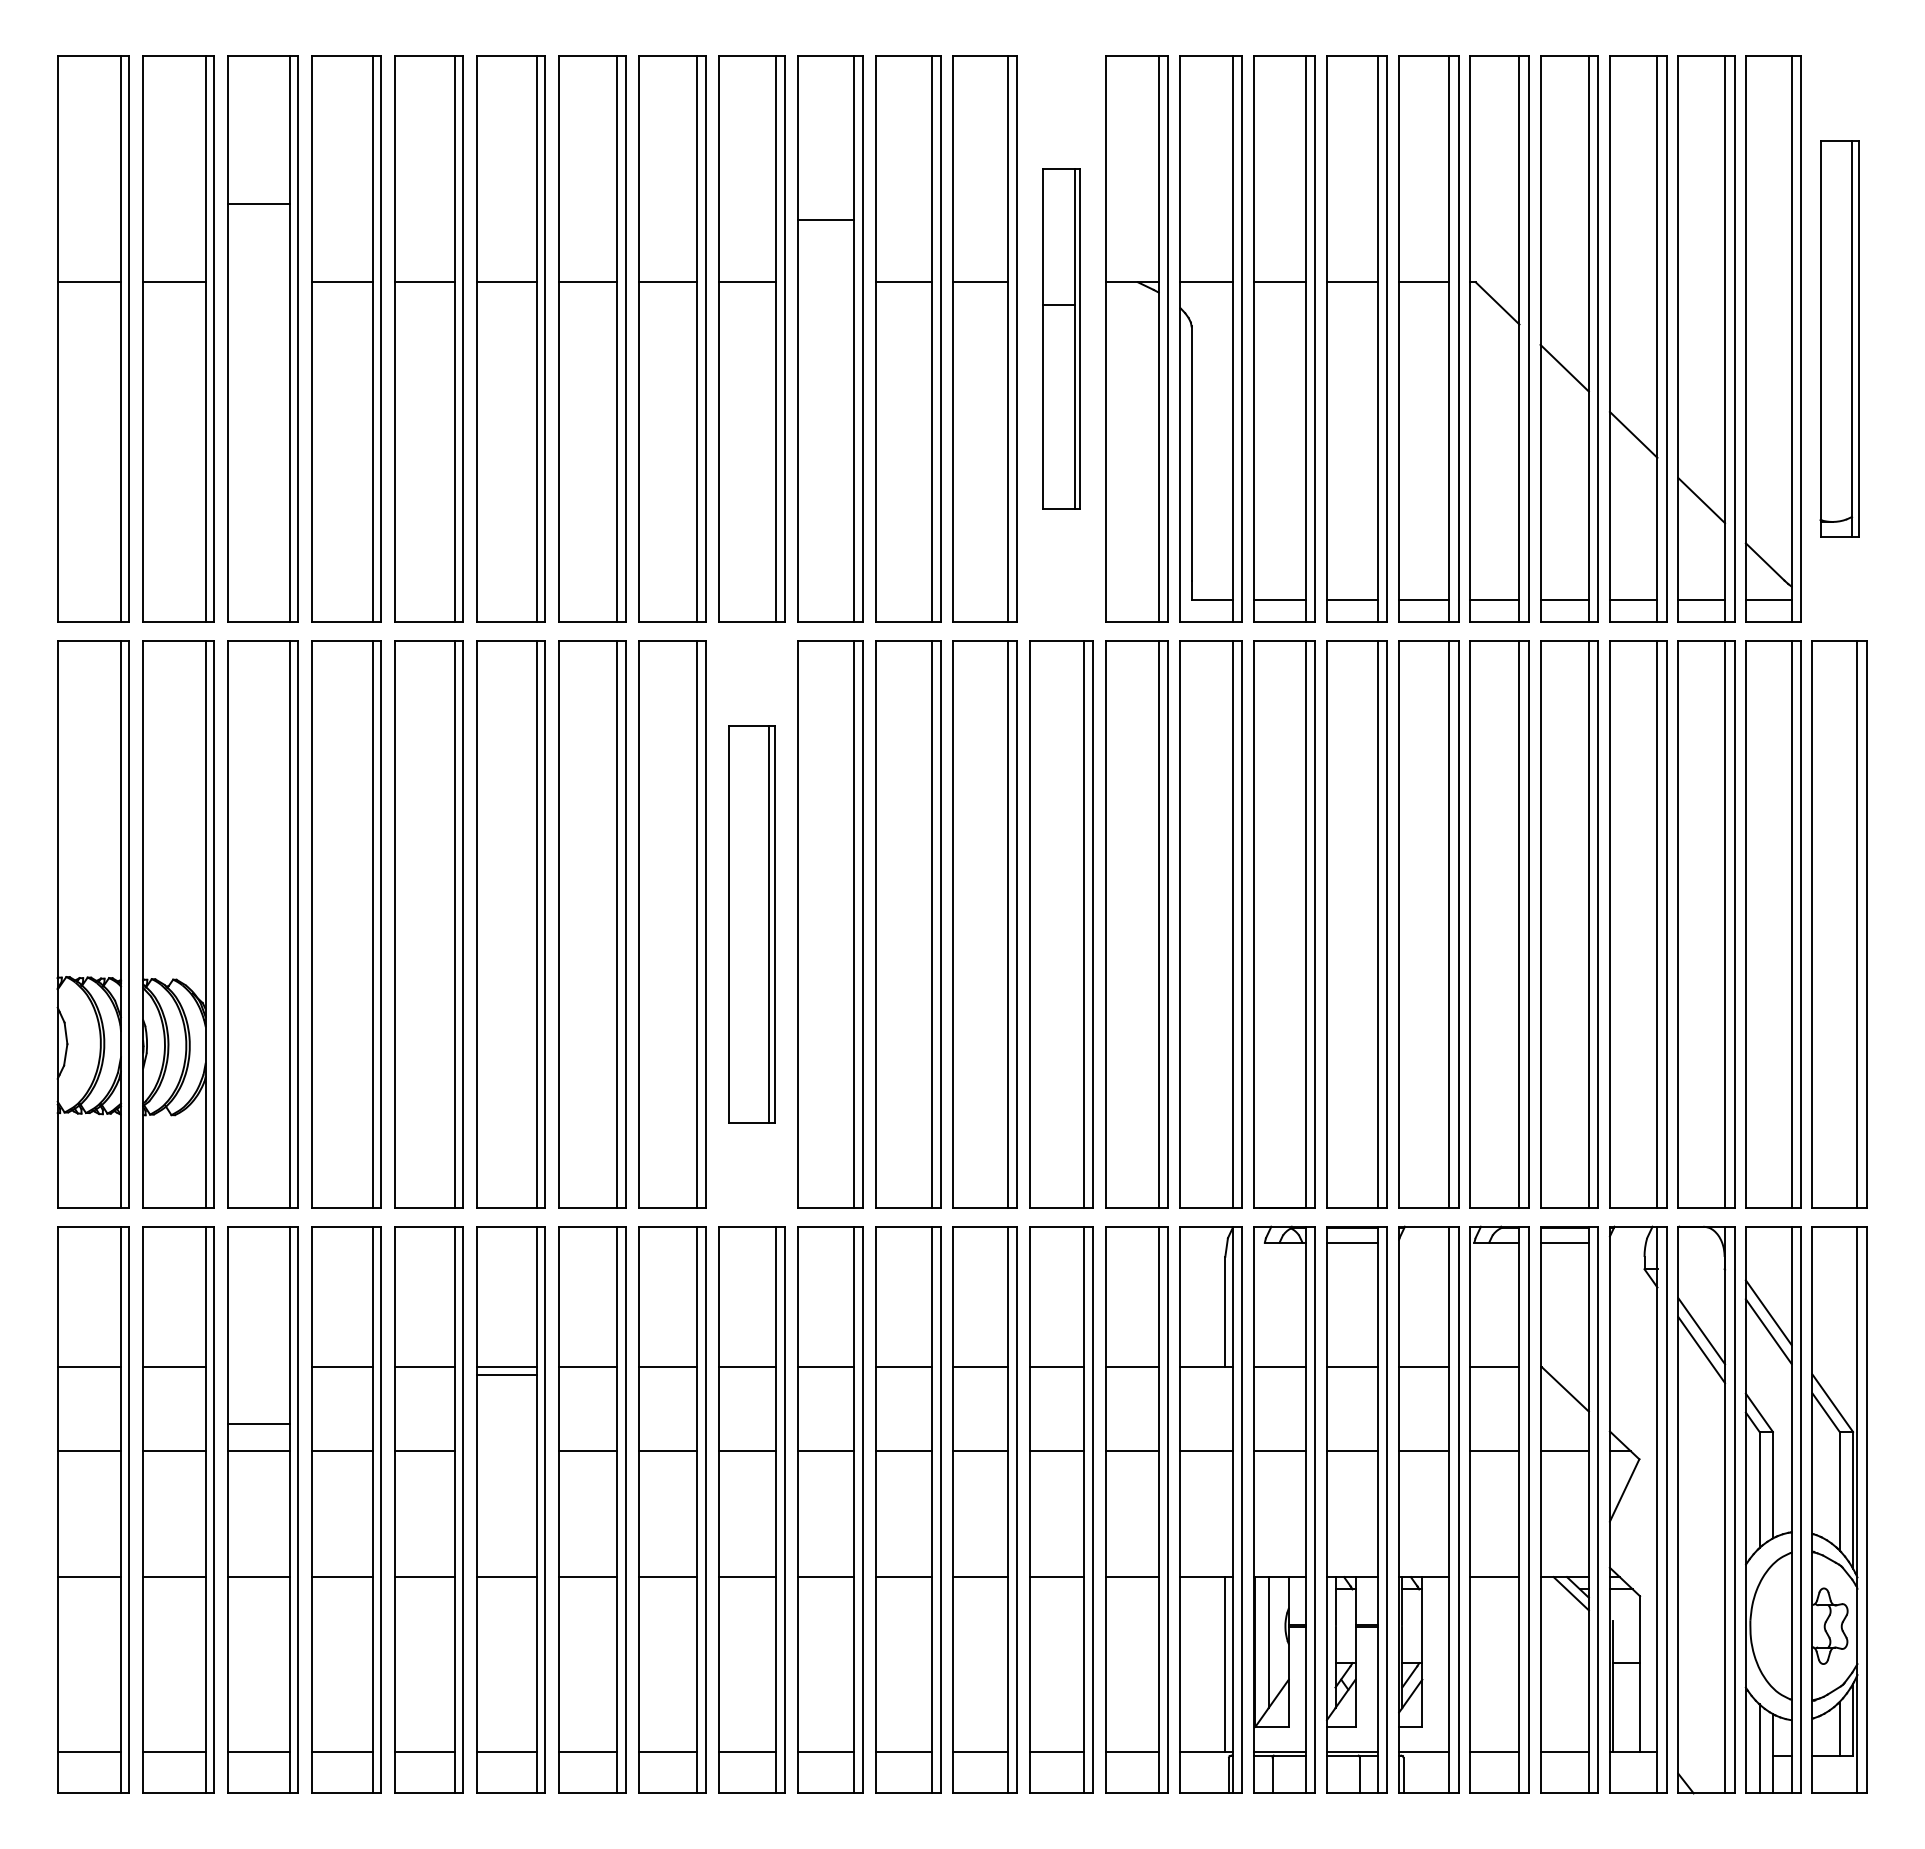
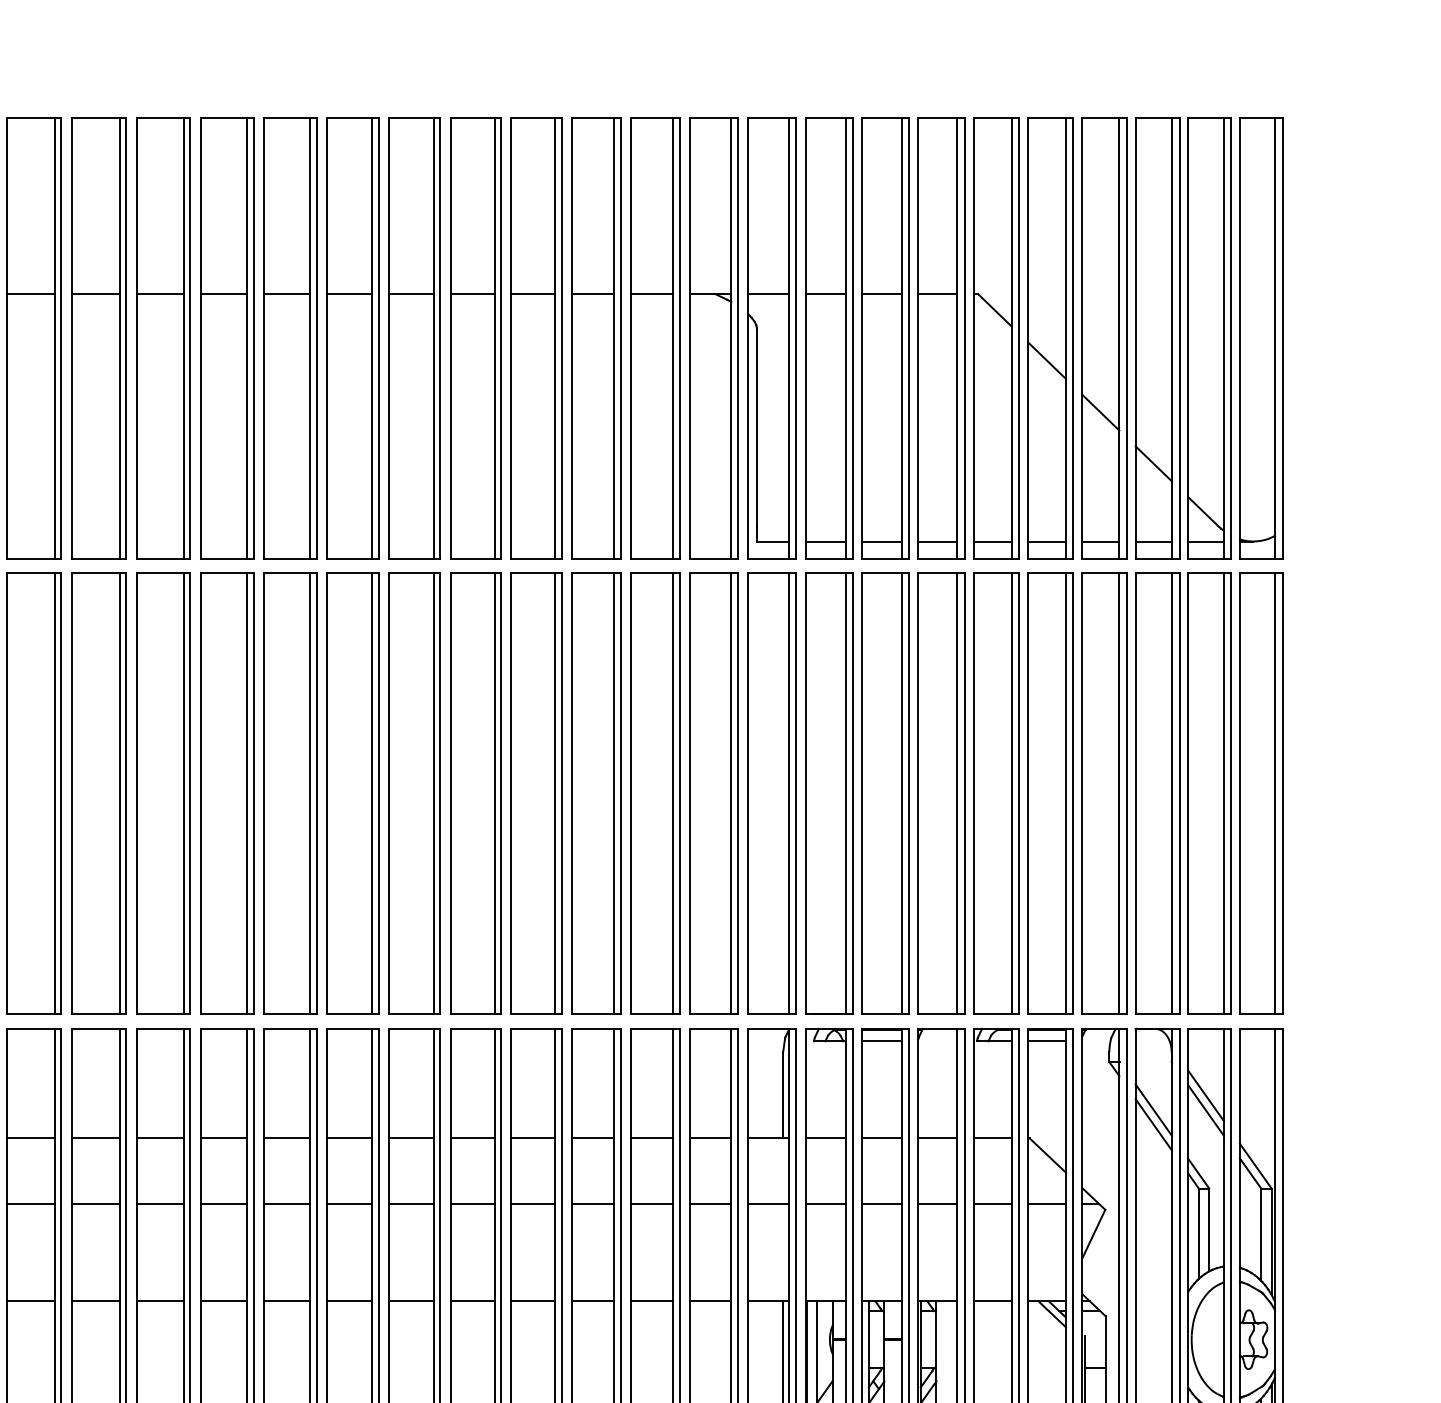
line: (258, 204) -> (30, 294), moved
line: (825, 220) -> (472, 294), moved
part: (1061, 338) -> (655, 337), size x1.67
part: (1839, 338) -> (1261, 337), size x1.43
part: (751, 924) -> (414, 793), size x1.43
line: (506, 1375) -> (223, 1203), moved
line: (258, 1424) -> (30, 1138), moved

